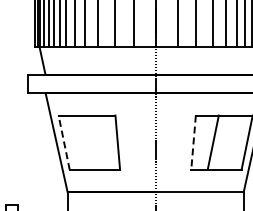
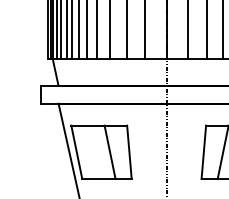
line: (64, 142) -> (77, 152), dashed -> solid
line: (97, 142) -> (109, 152), added
line: (193, 143) -> (203, 153), dashed -> solid

